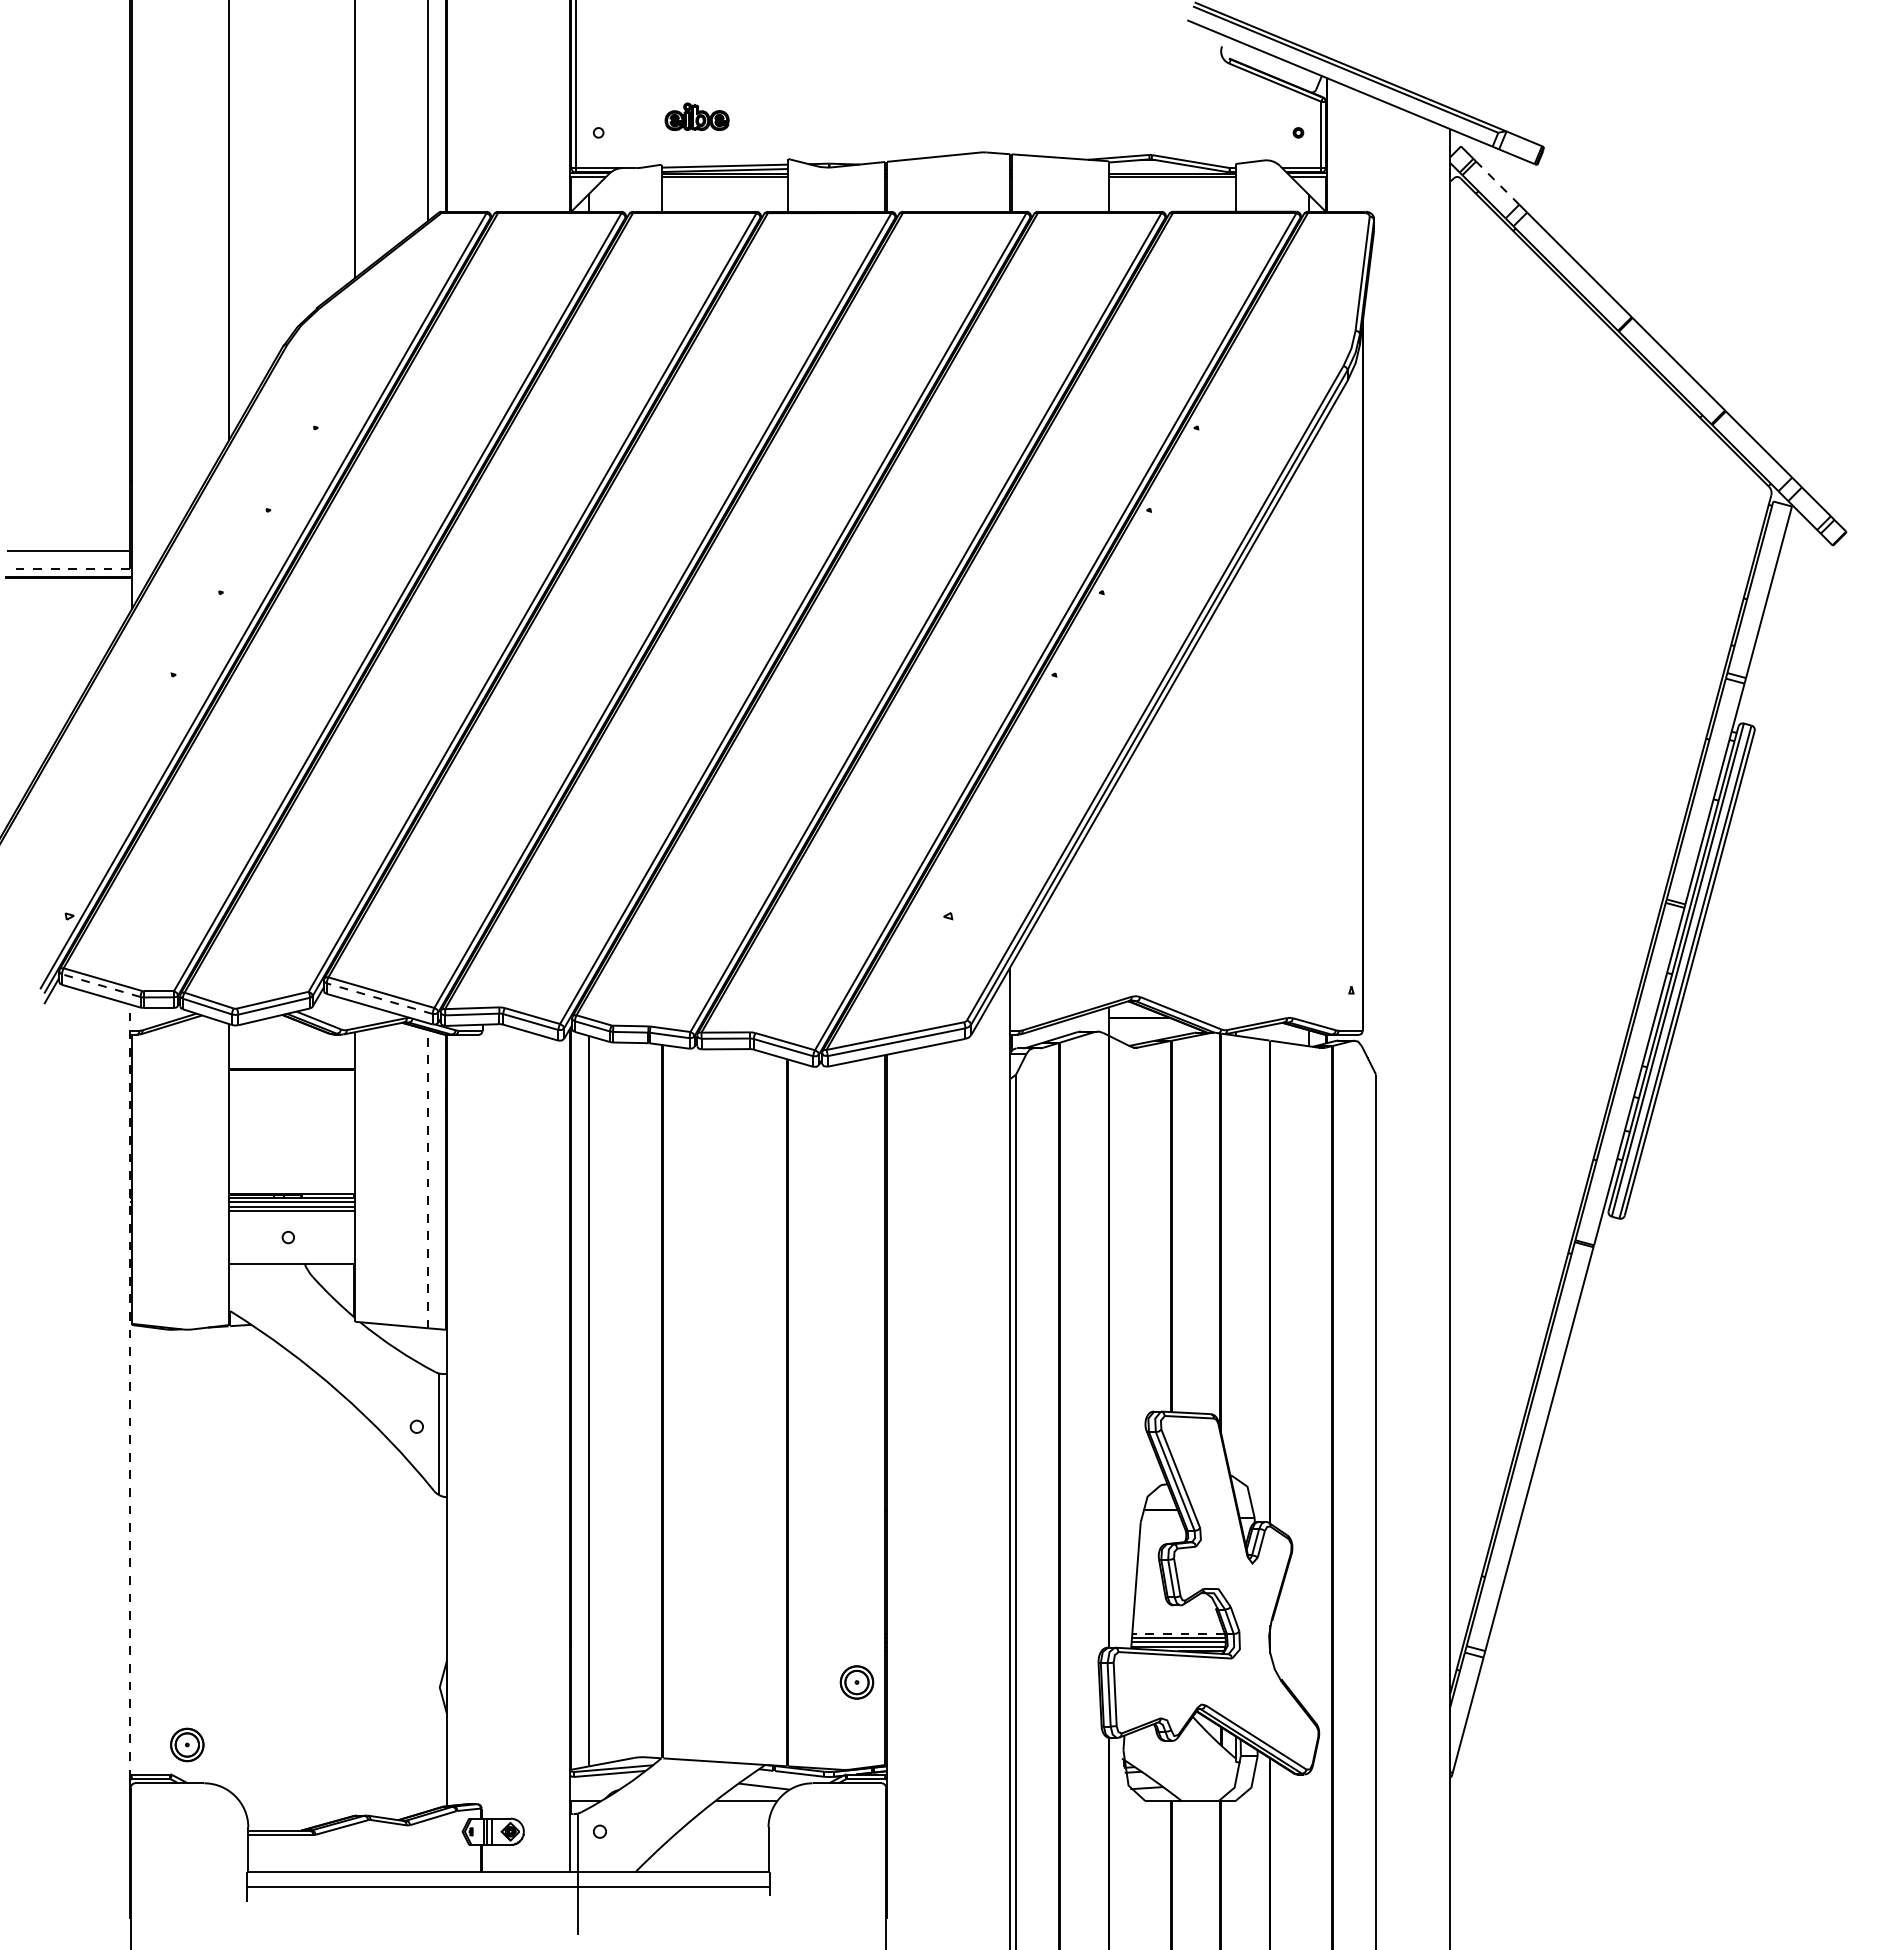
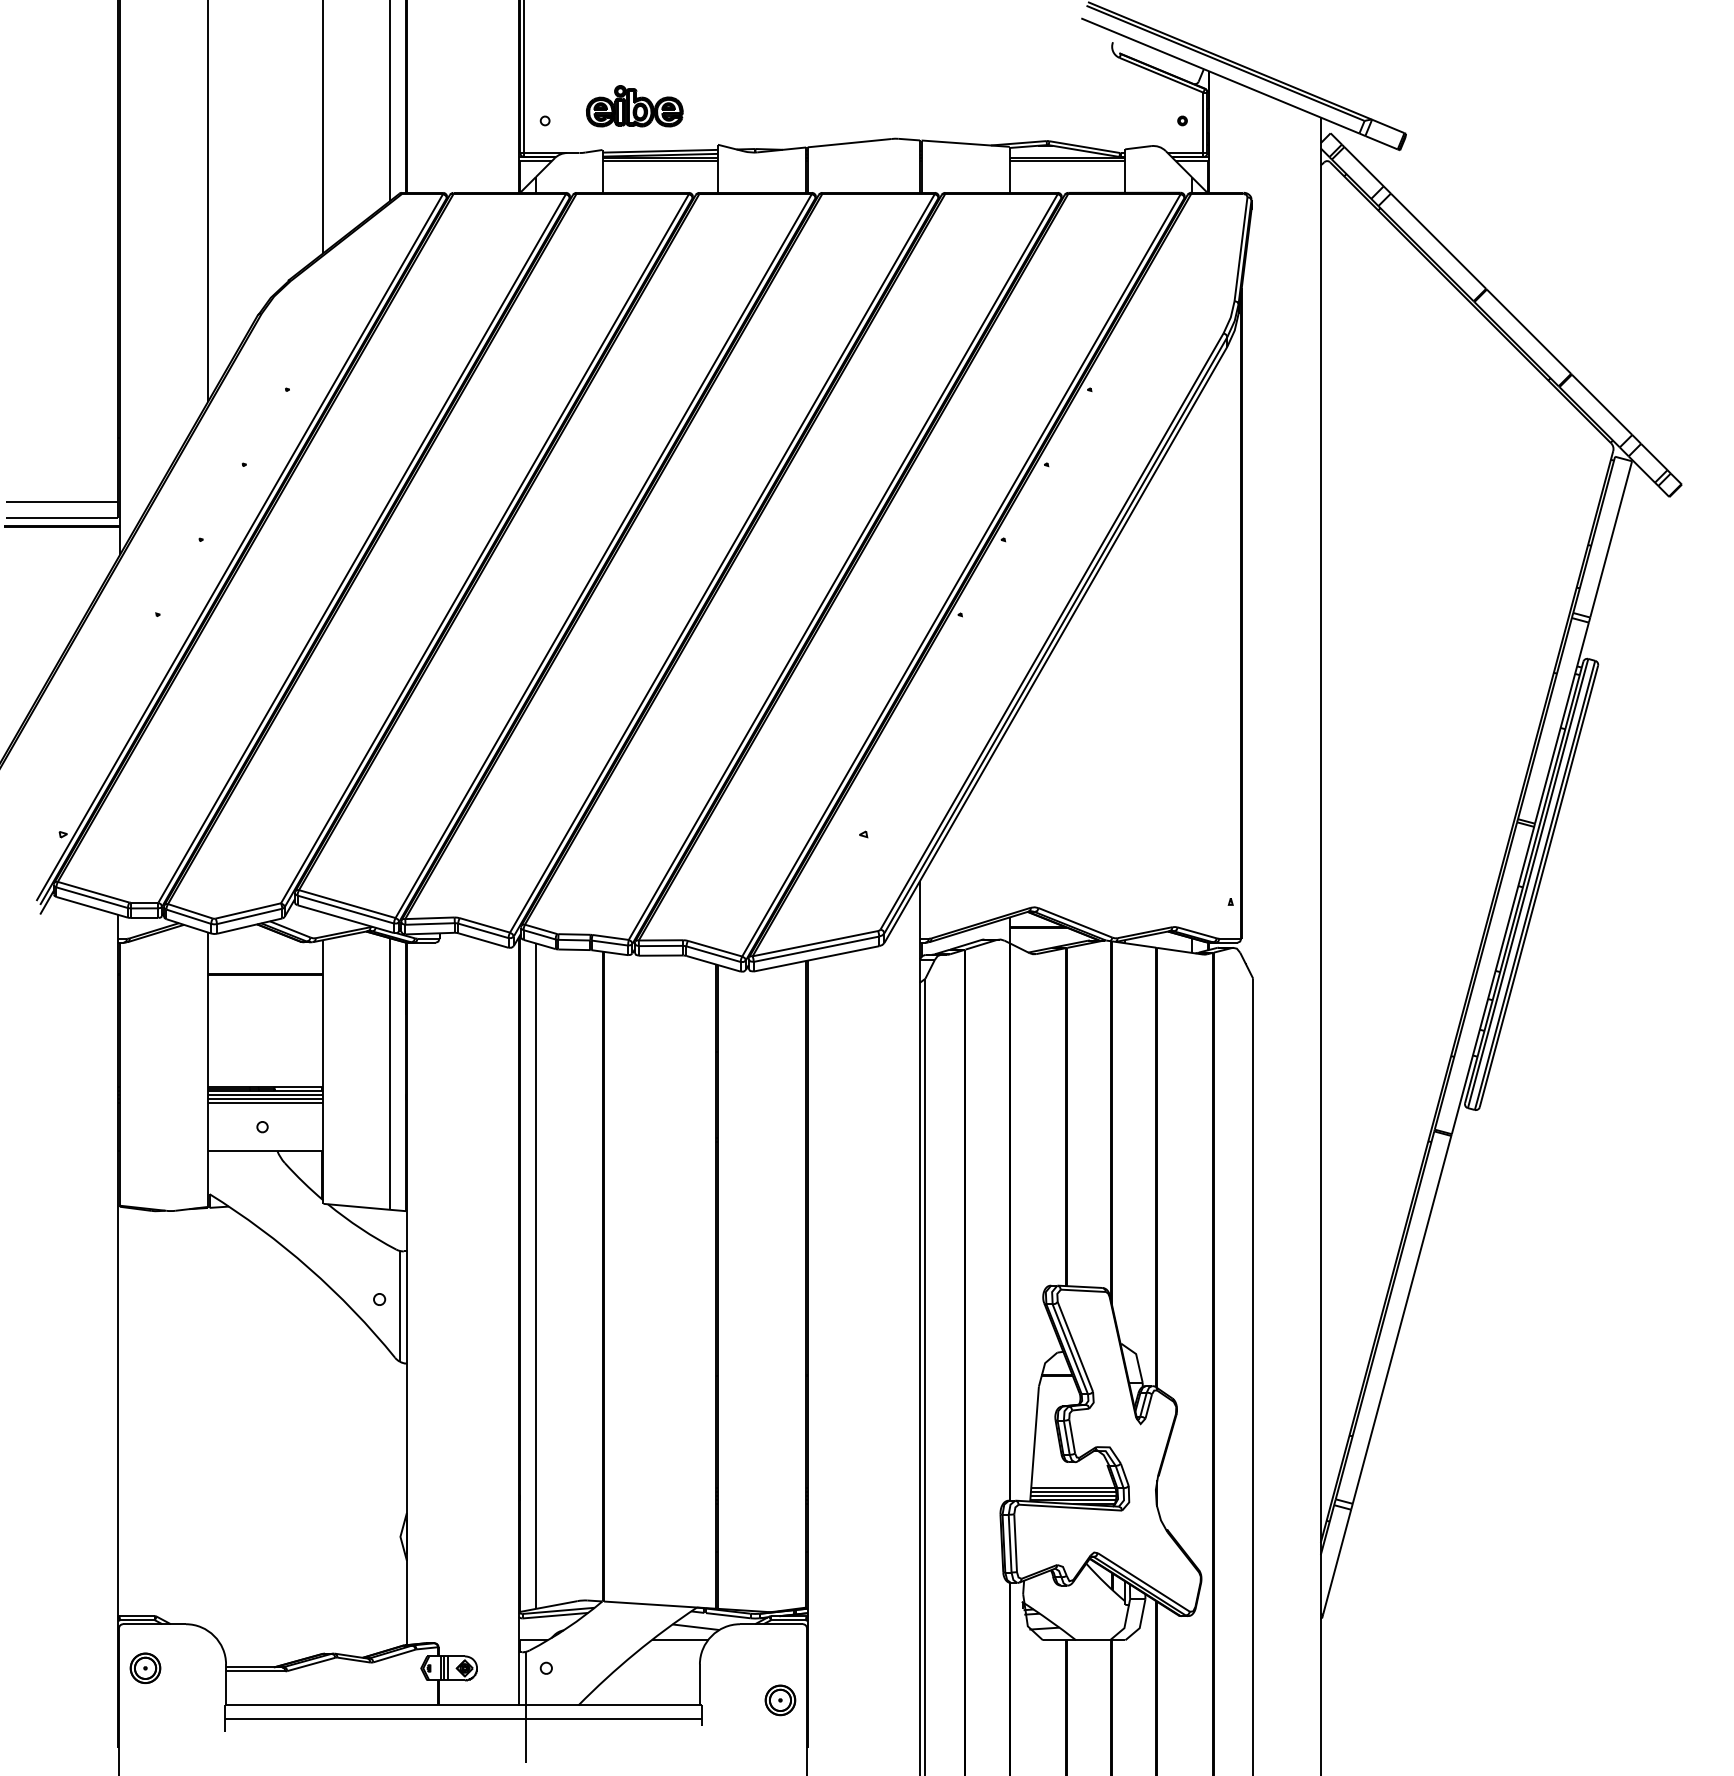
part: (696, 116) -> (634, 106), size x1.67
line: (1498, 182) -> (1364, 166), dashed -> solid
line: (67, 568) -> (61, 517), dashed -> solid
line: (100, 985) -> (91, 897), dashed -> solid
line: (379, 998) -> (345, 909), dashed -> solid
line: (428, 1179) -> (390, 1074), dashed -> solid
line: (130, 1391) -> (118, 1267), dashed -> solid
line: (1177, 1633) -> (1072, 1487), dashed -> solid
part: (857, 1682) -> (780, 1700), moved
part: (187, 1744) -> (145, 1667), moved

